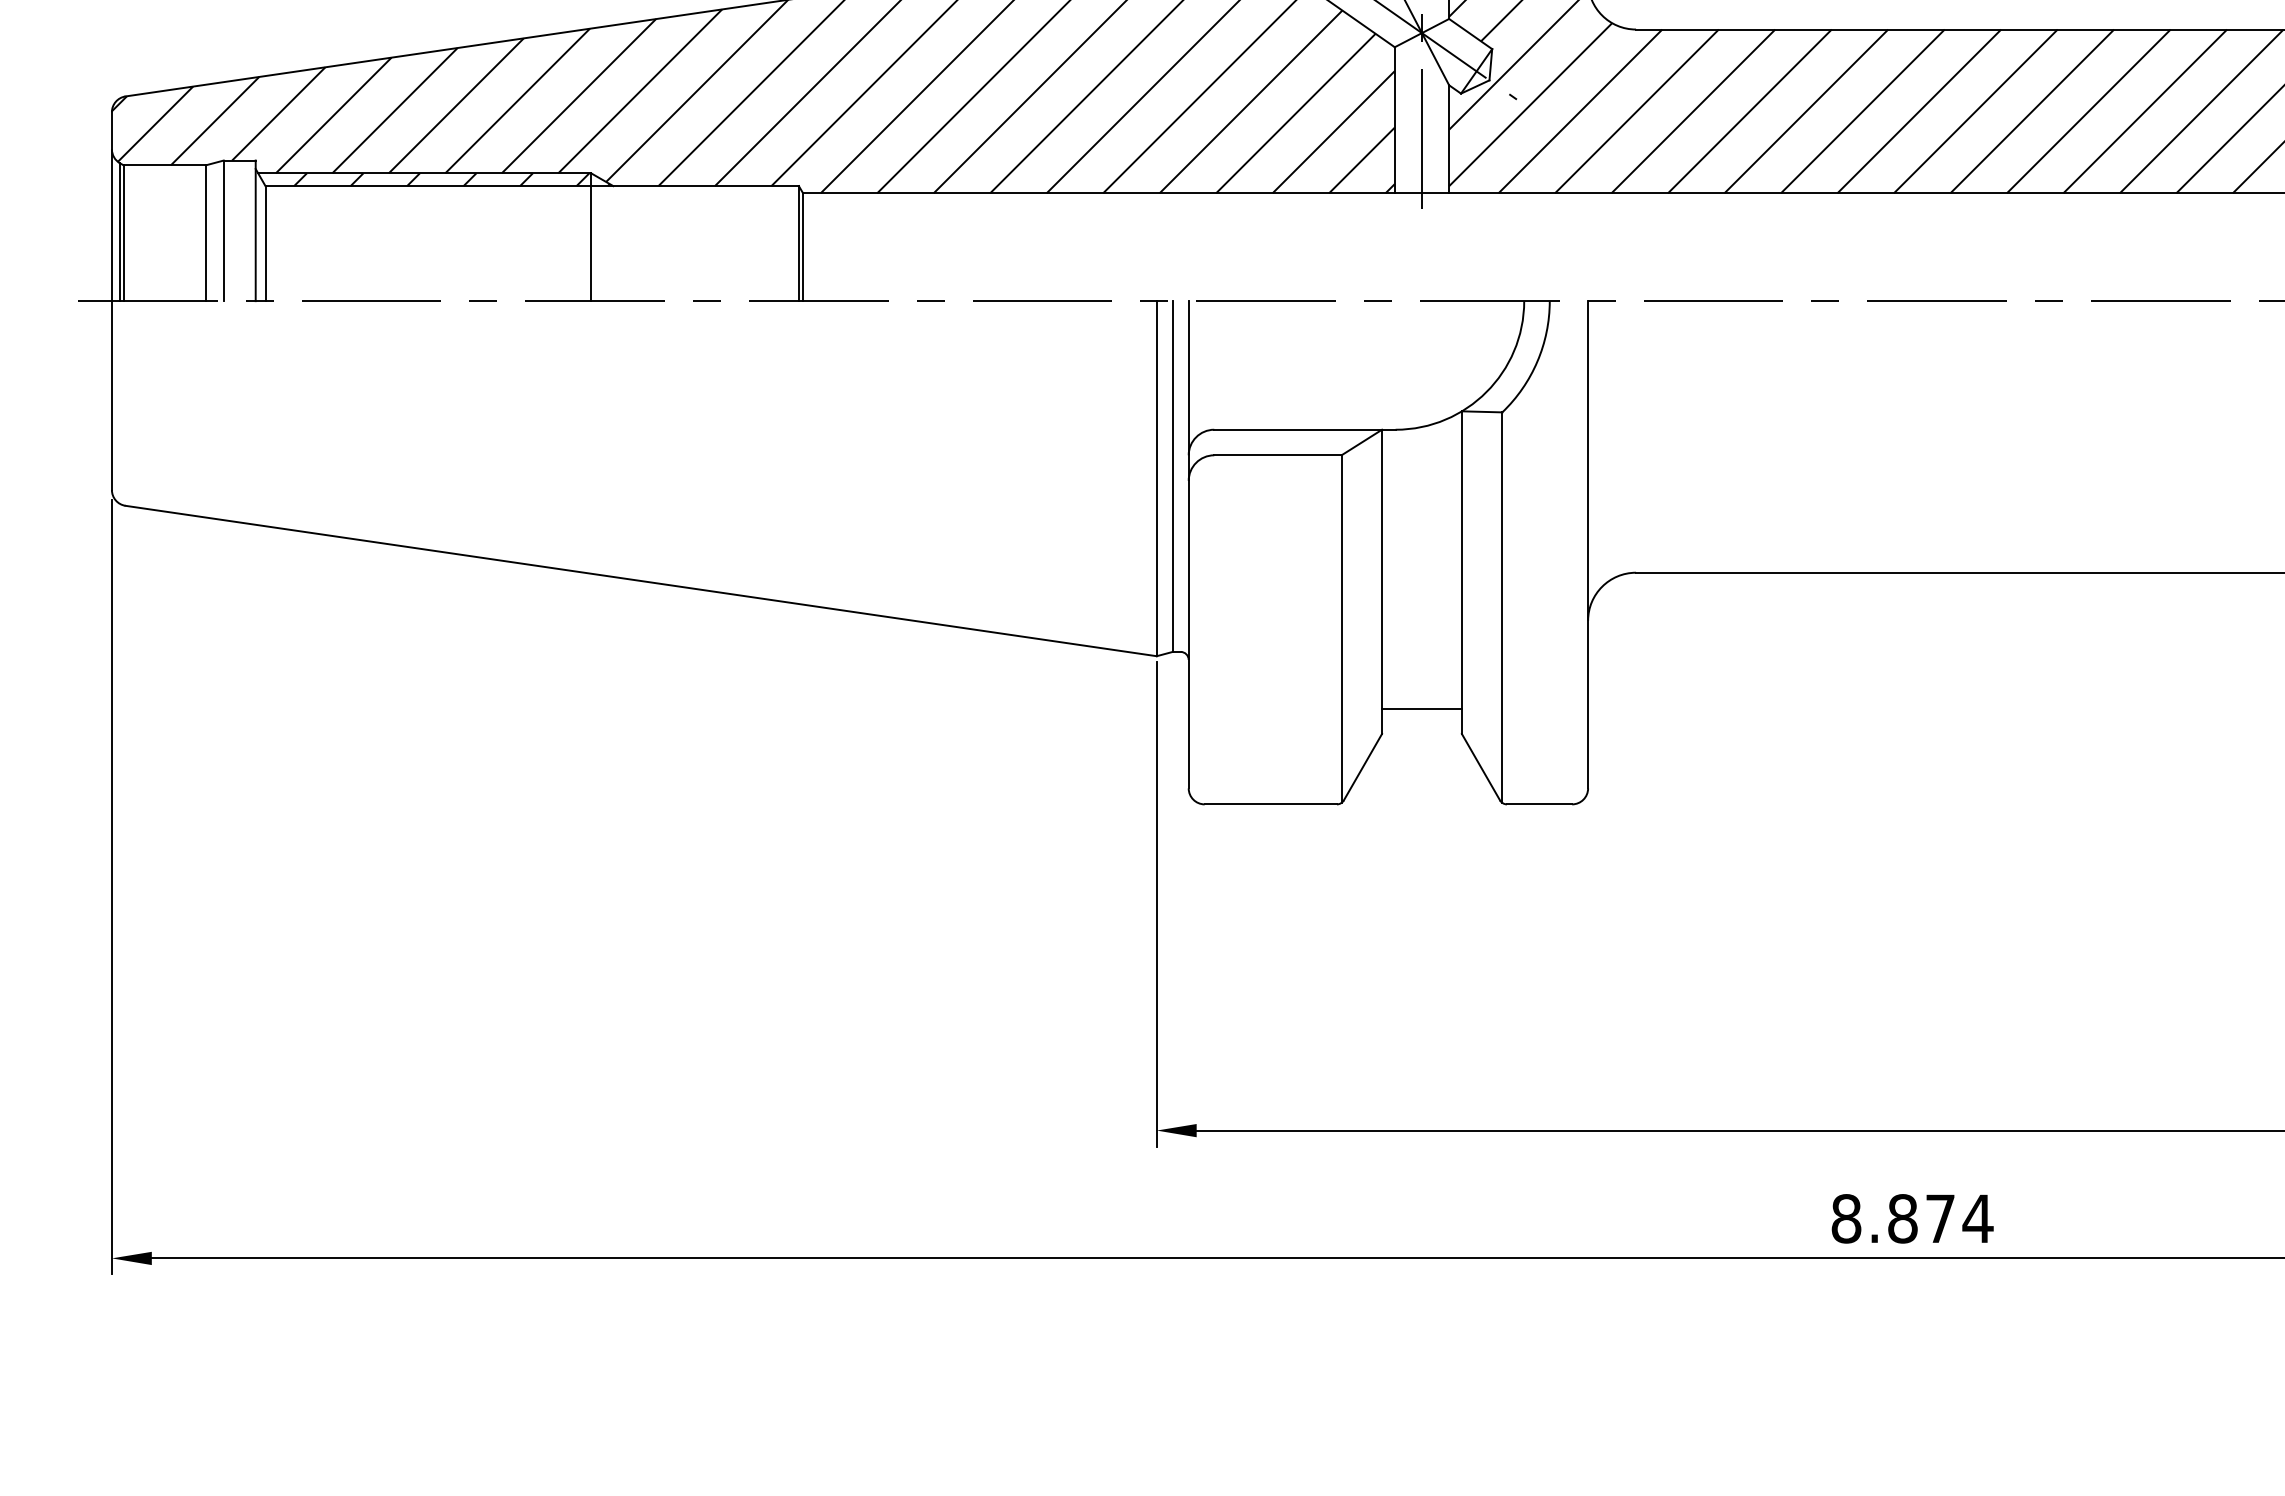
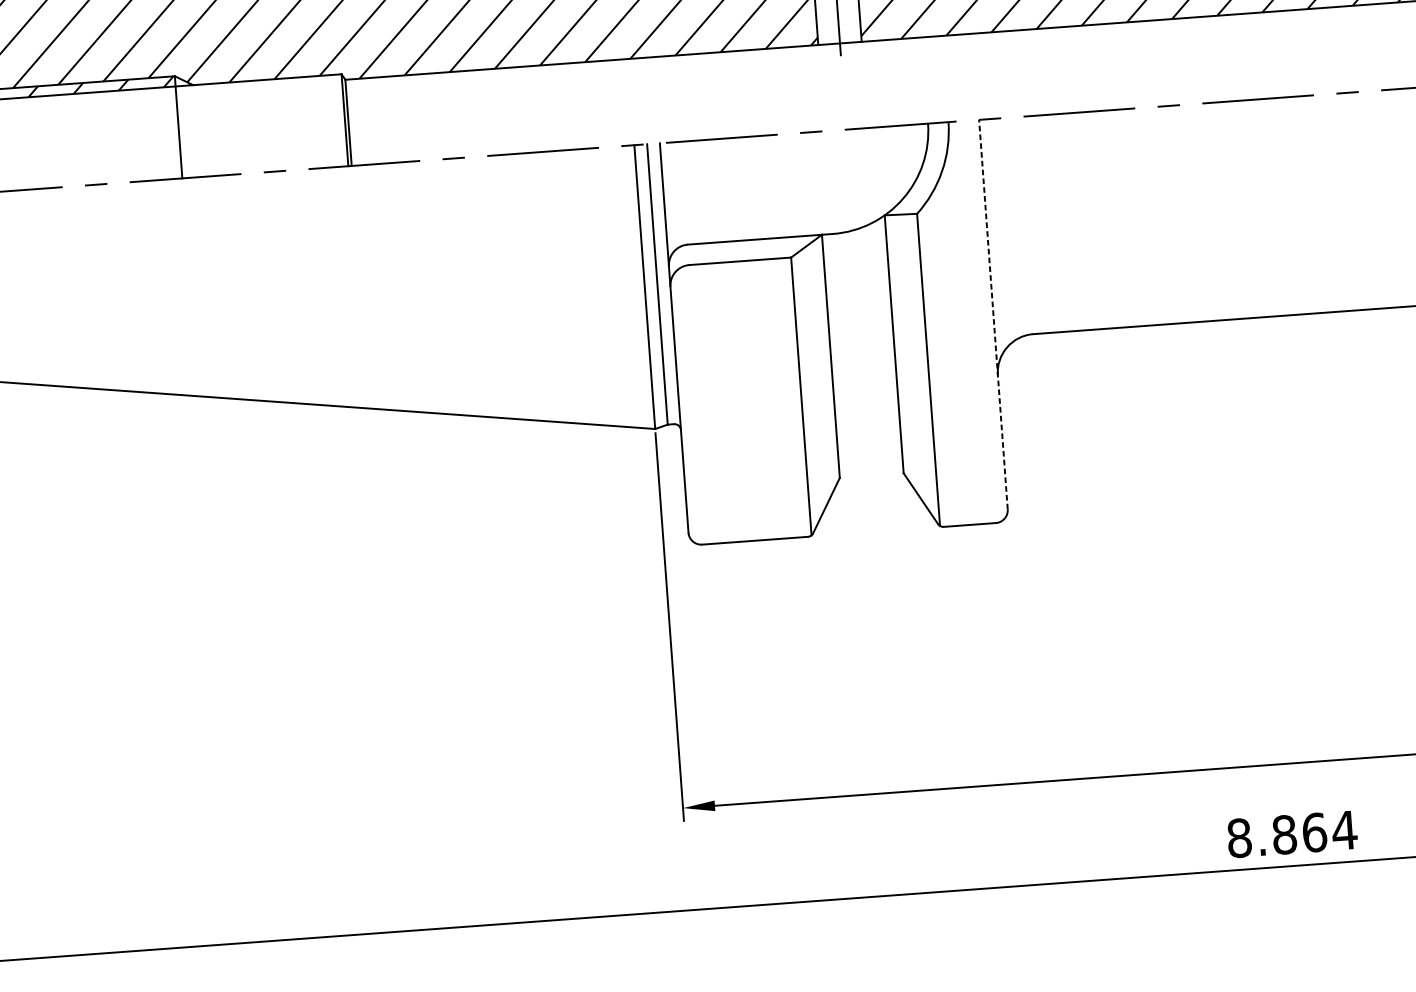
line: (1588, 544) -> (993, 314), solid -> dashed
line: (1421, 708) -> (869, 455), removed
text: (1940, 1218) -> (1314, 832), 8.874 -> 8.864

